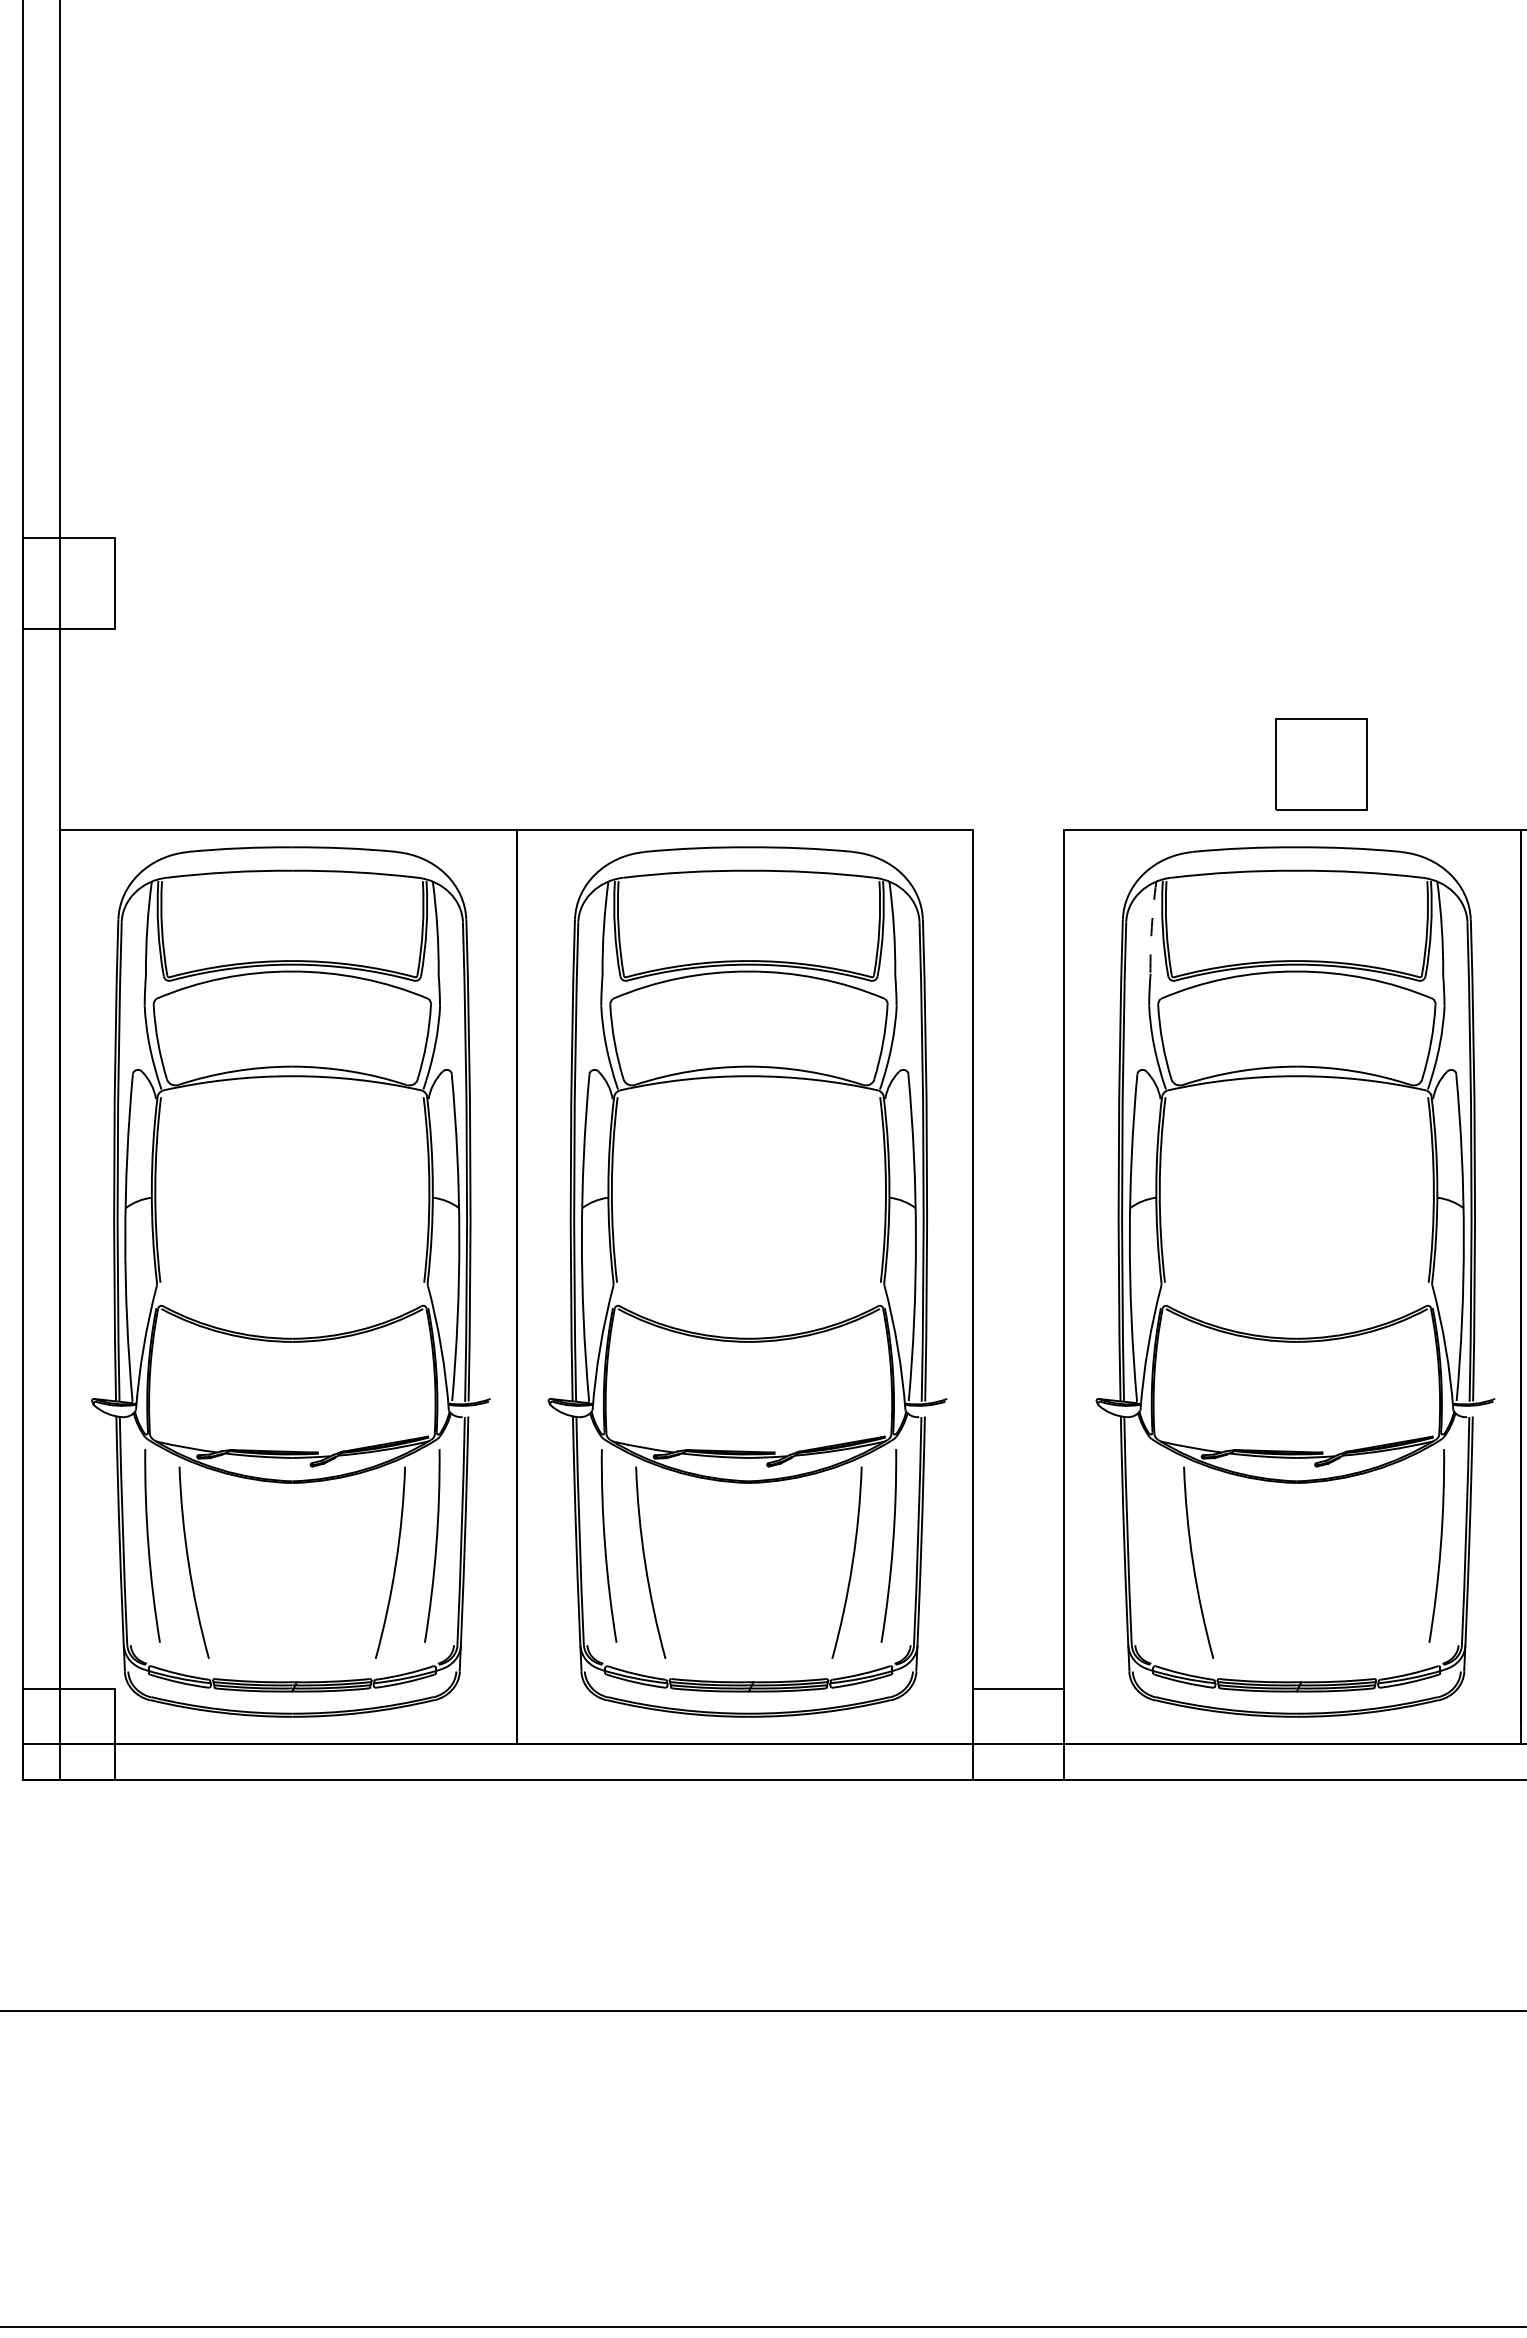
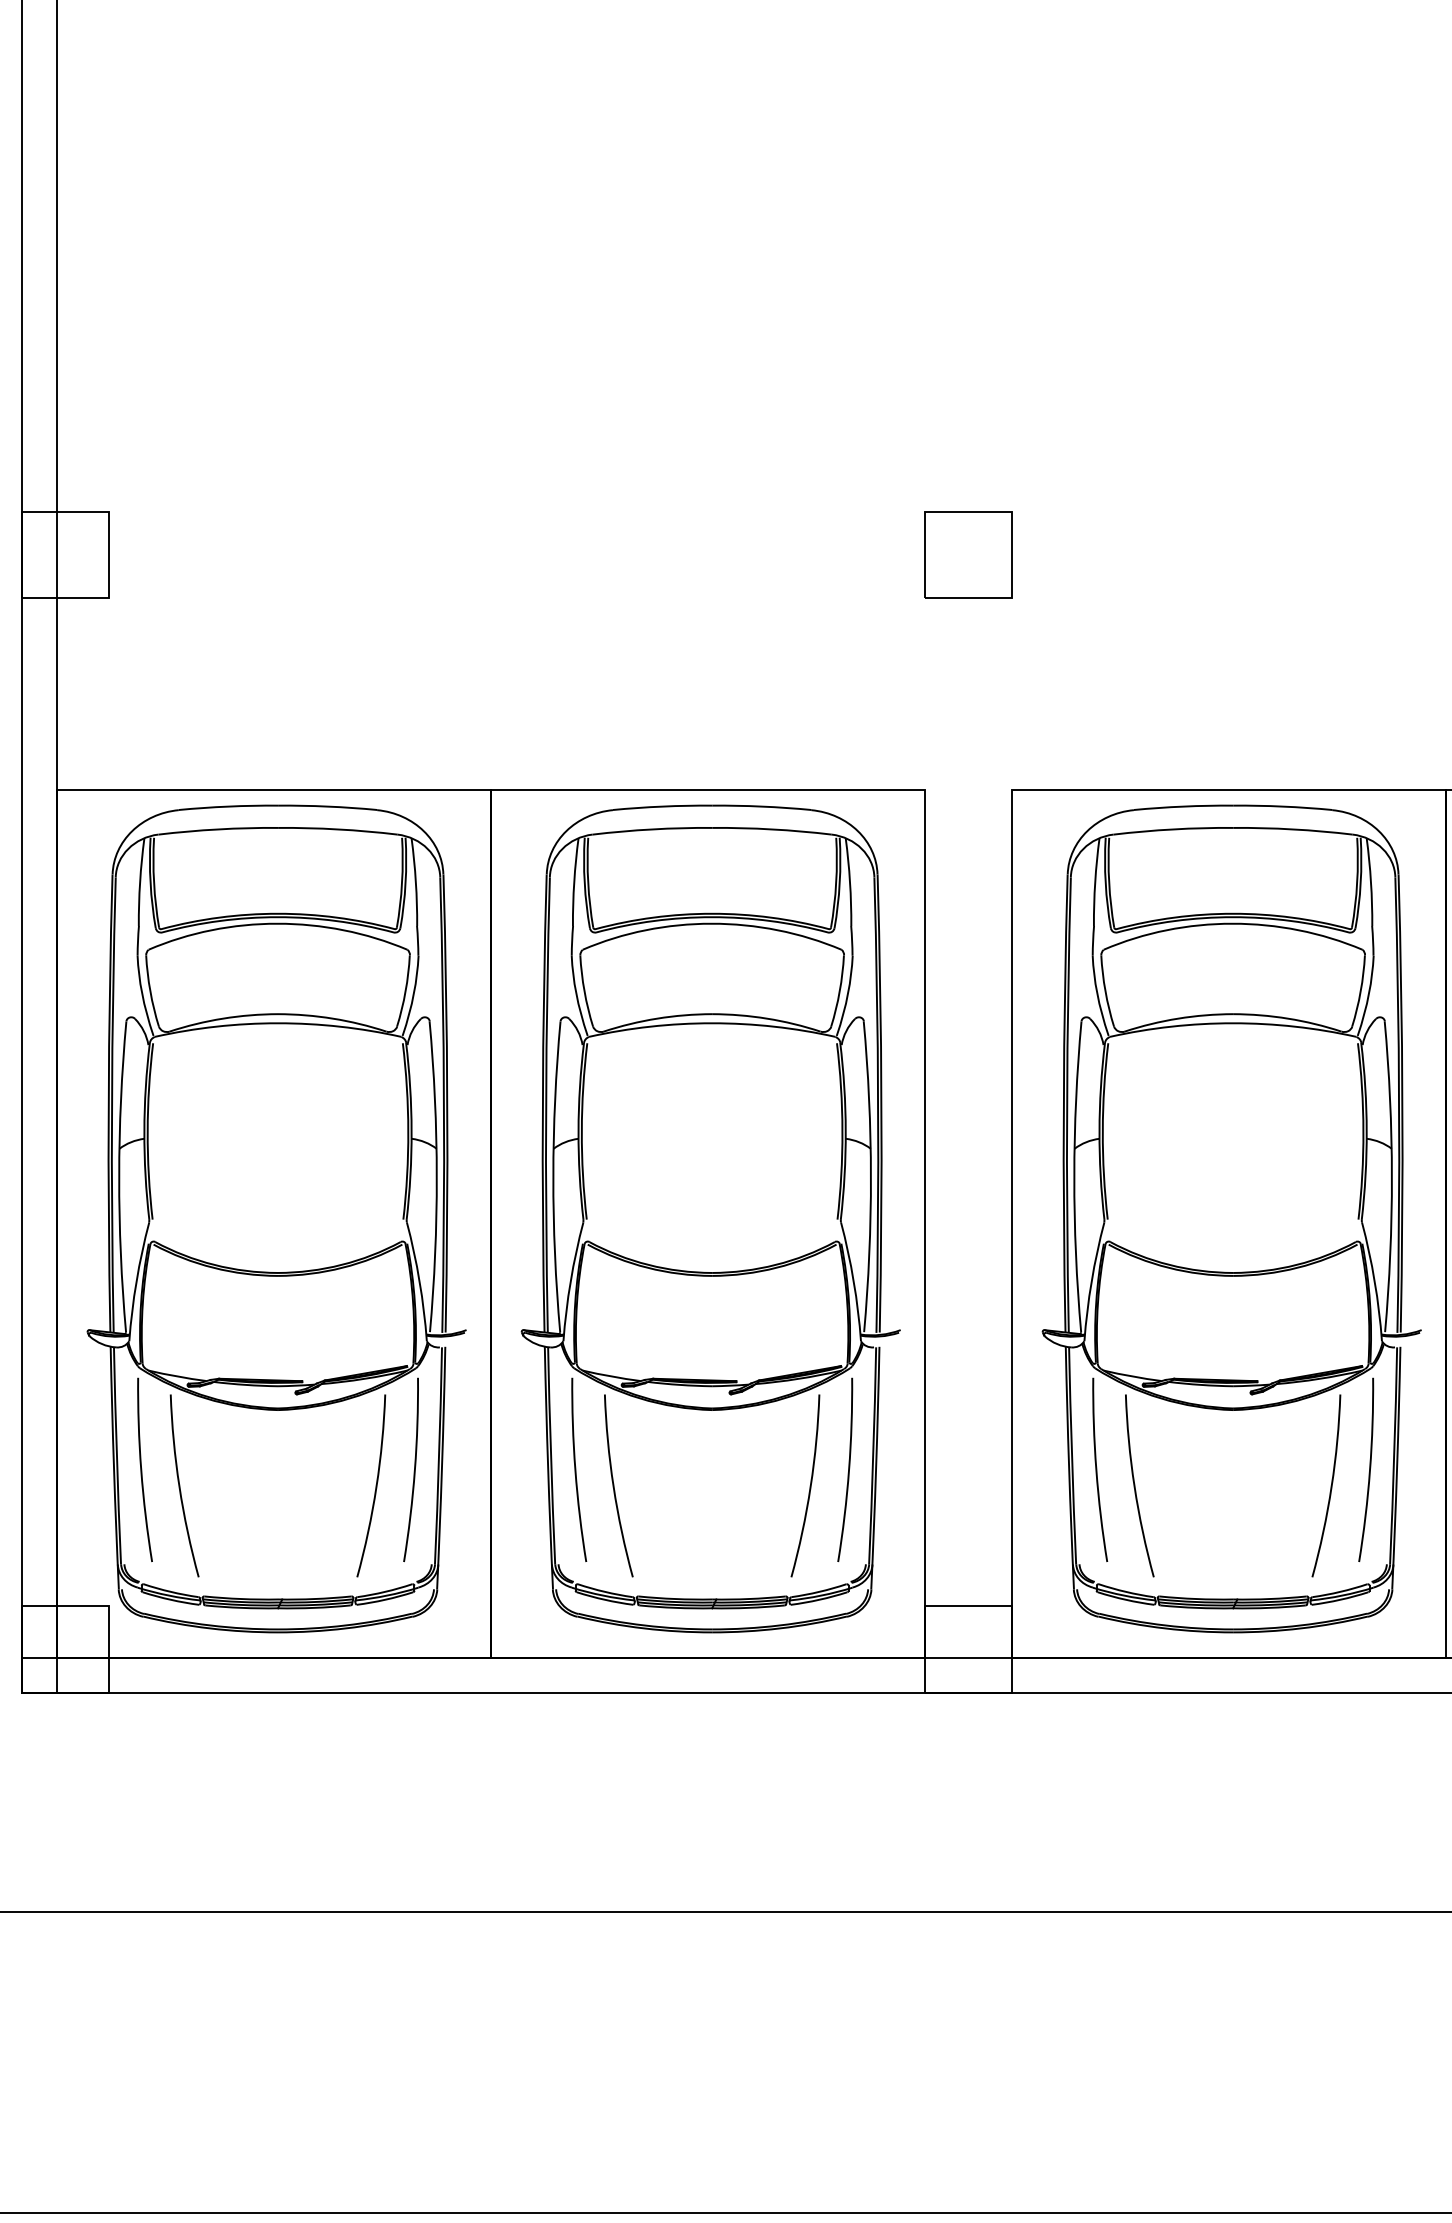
part: (1321, 764) -> (968, 554), moved
arc: (1152, 928) -> (1095, 882), dashed -> solid
curve: (1154, 1545) -> (1097, 1469), added
curve: (1399, 1562) -> (1330, 1485), added

